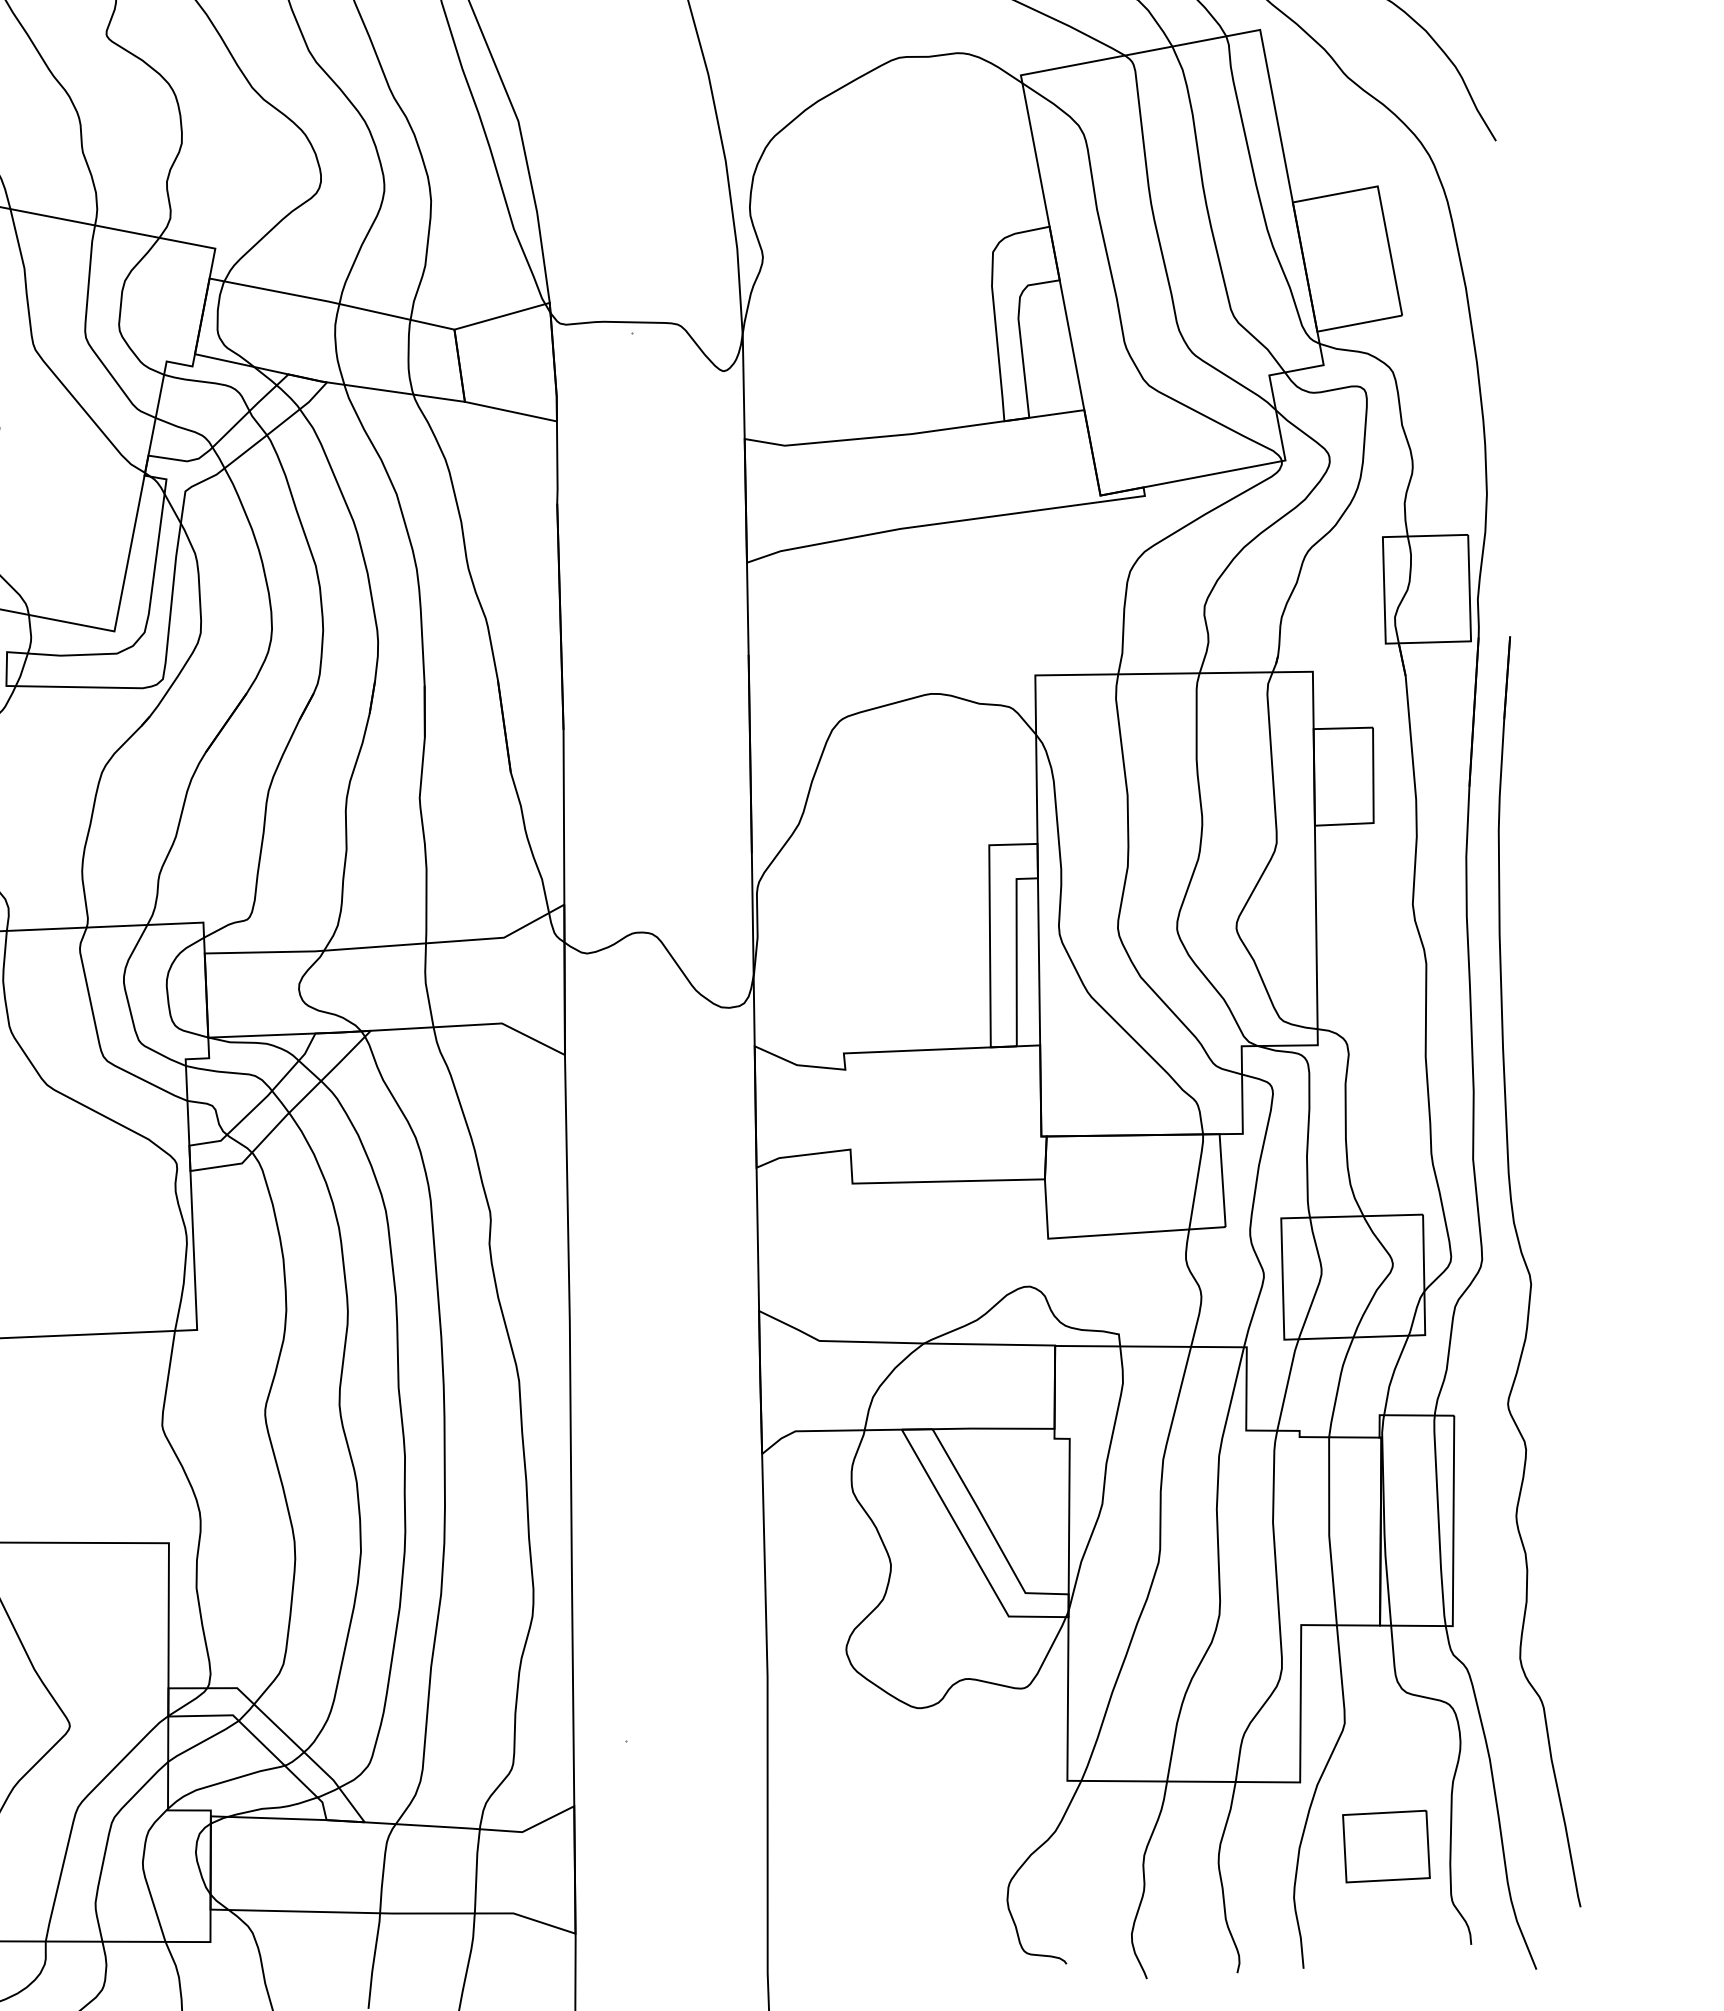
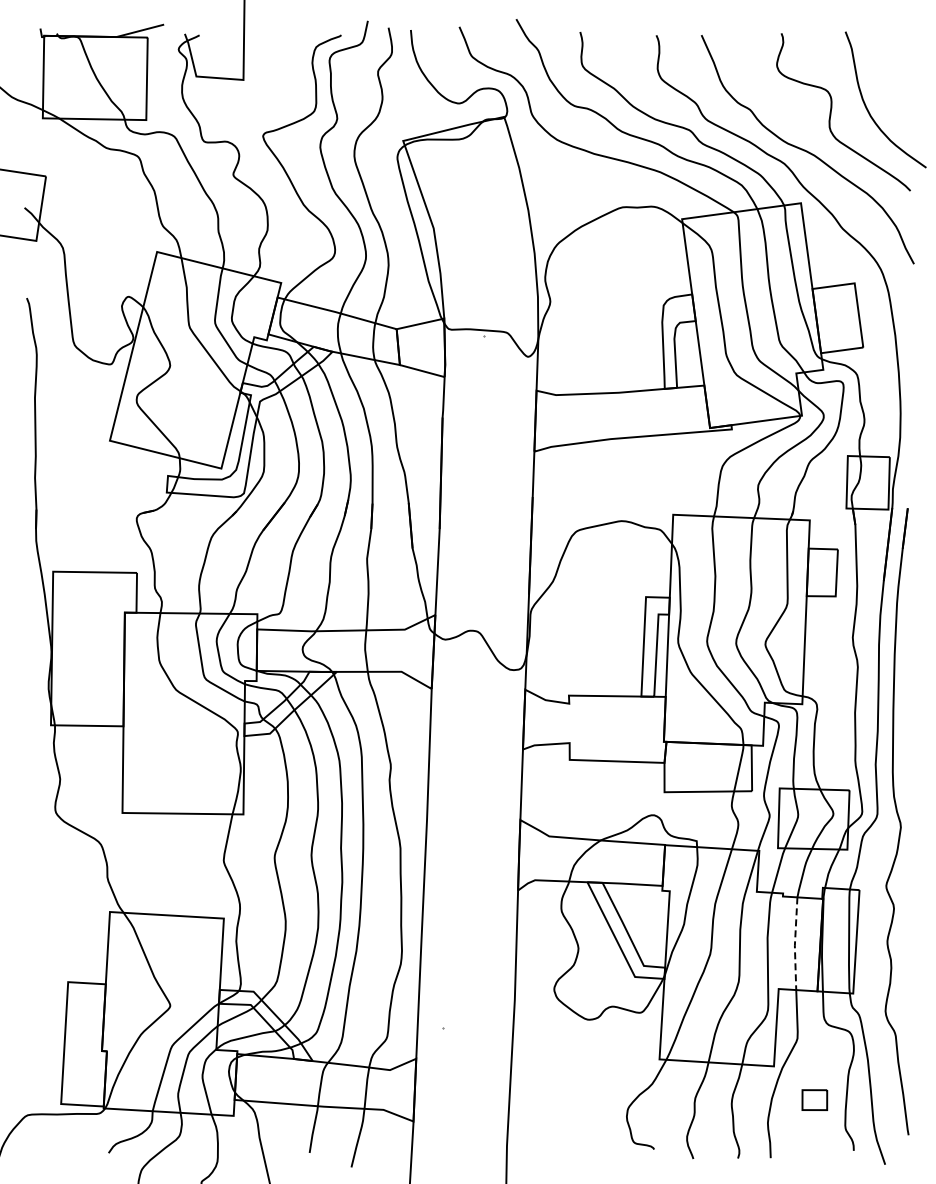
line: (1328, 1533) -> (794, 944), solid -> dashed
part: (1385, 1845) -> (814, 1099), size x0.6

